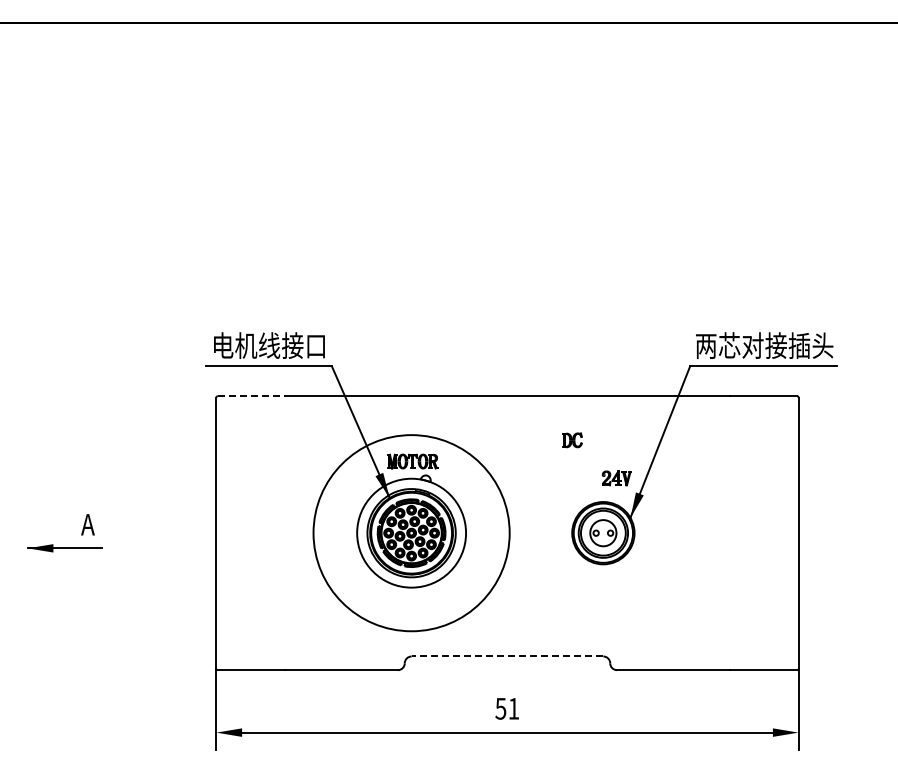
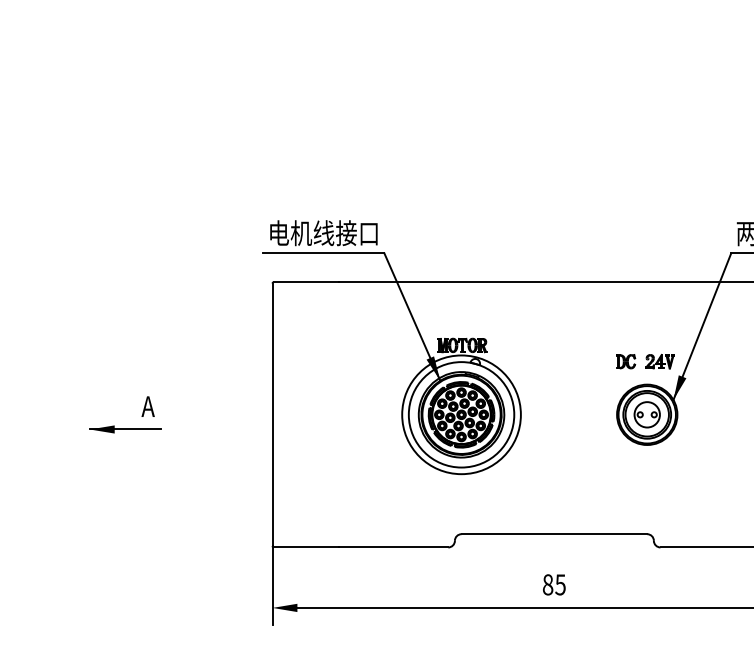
line: (251, 396) -> (306, 282), dashed -> solid
part: (572, 440) -> (626, 361), moved
circle: (411, 532) -> (461, 414), size x0.62
line: (507, 656) -> (554, 534), dashed -> solid
text: (507, 708) -> (554, 584), 51 -> 85

